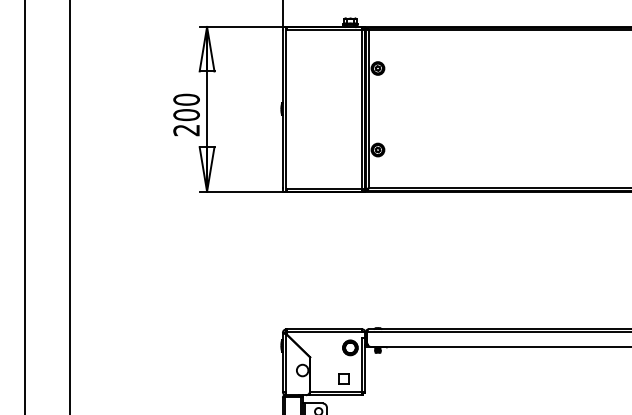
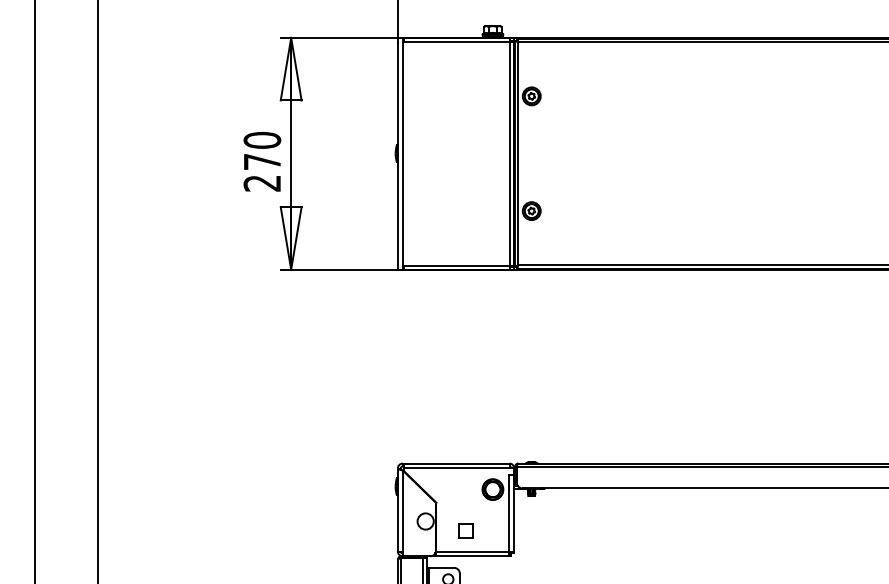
text: (186, 114) -> (262, 161), 200 -> 270
part: (343, 378) -> (465, 530), moved

